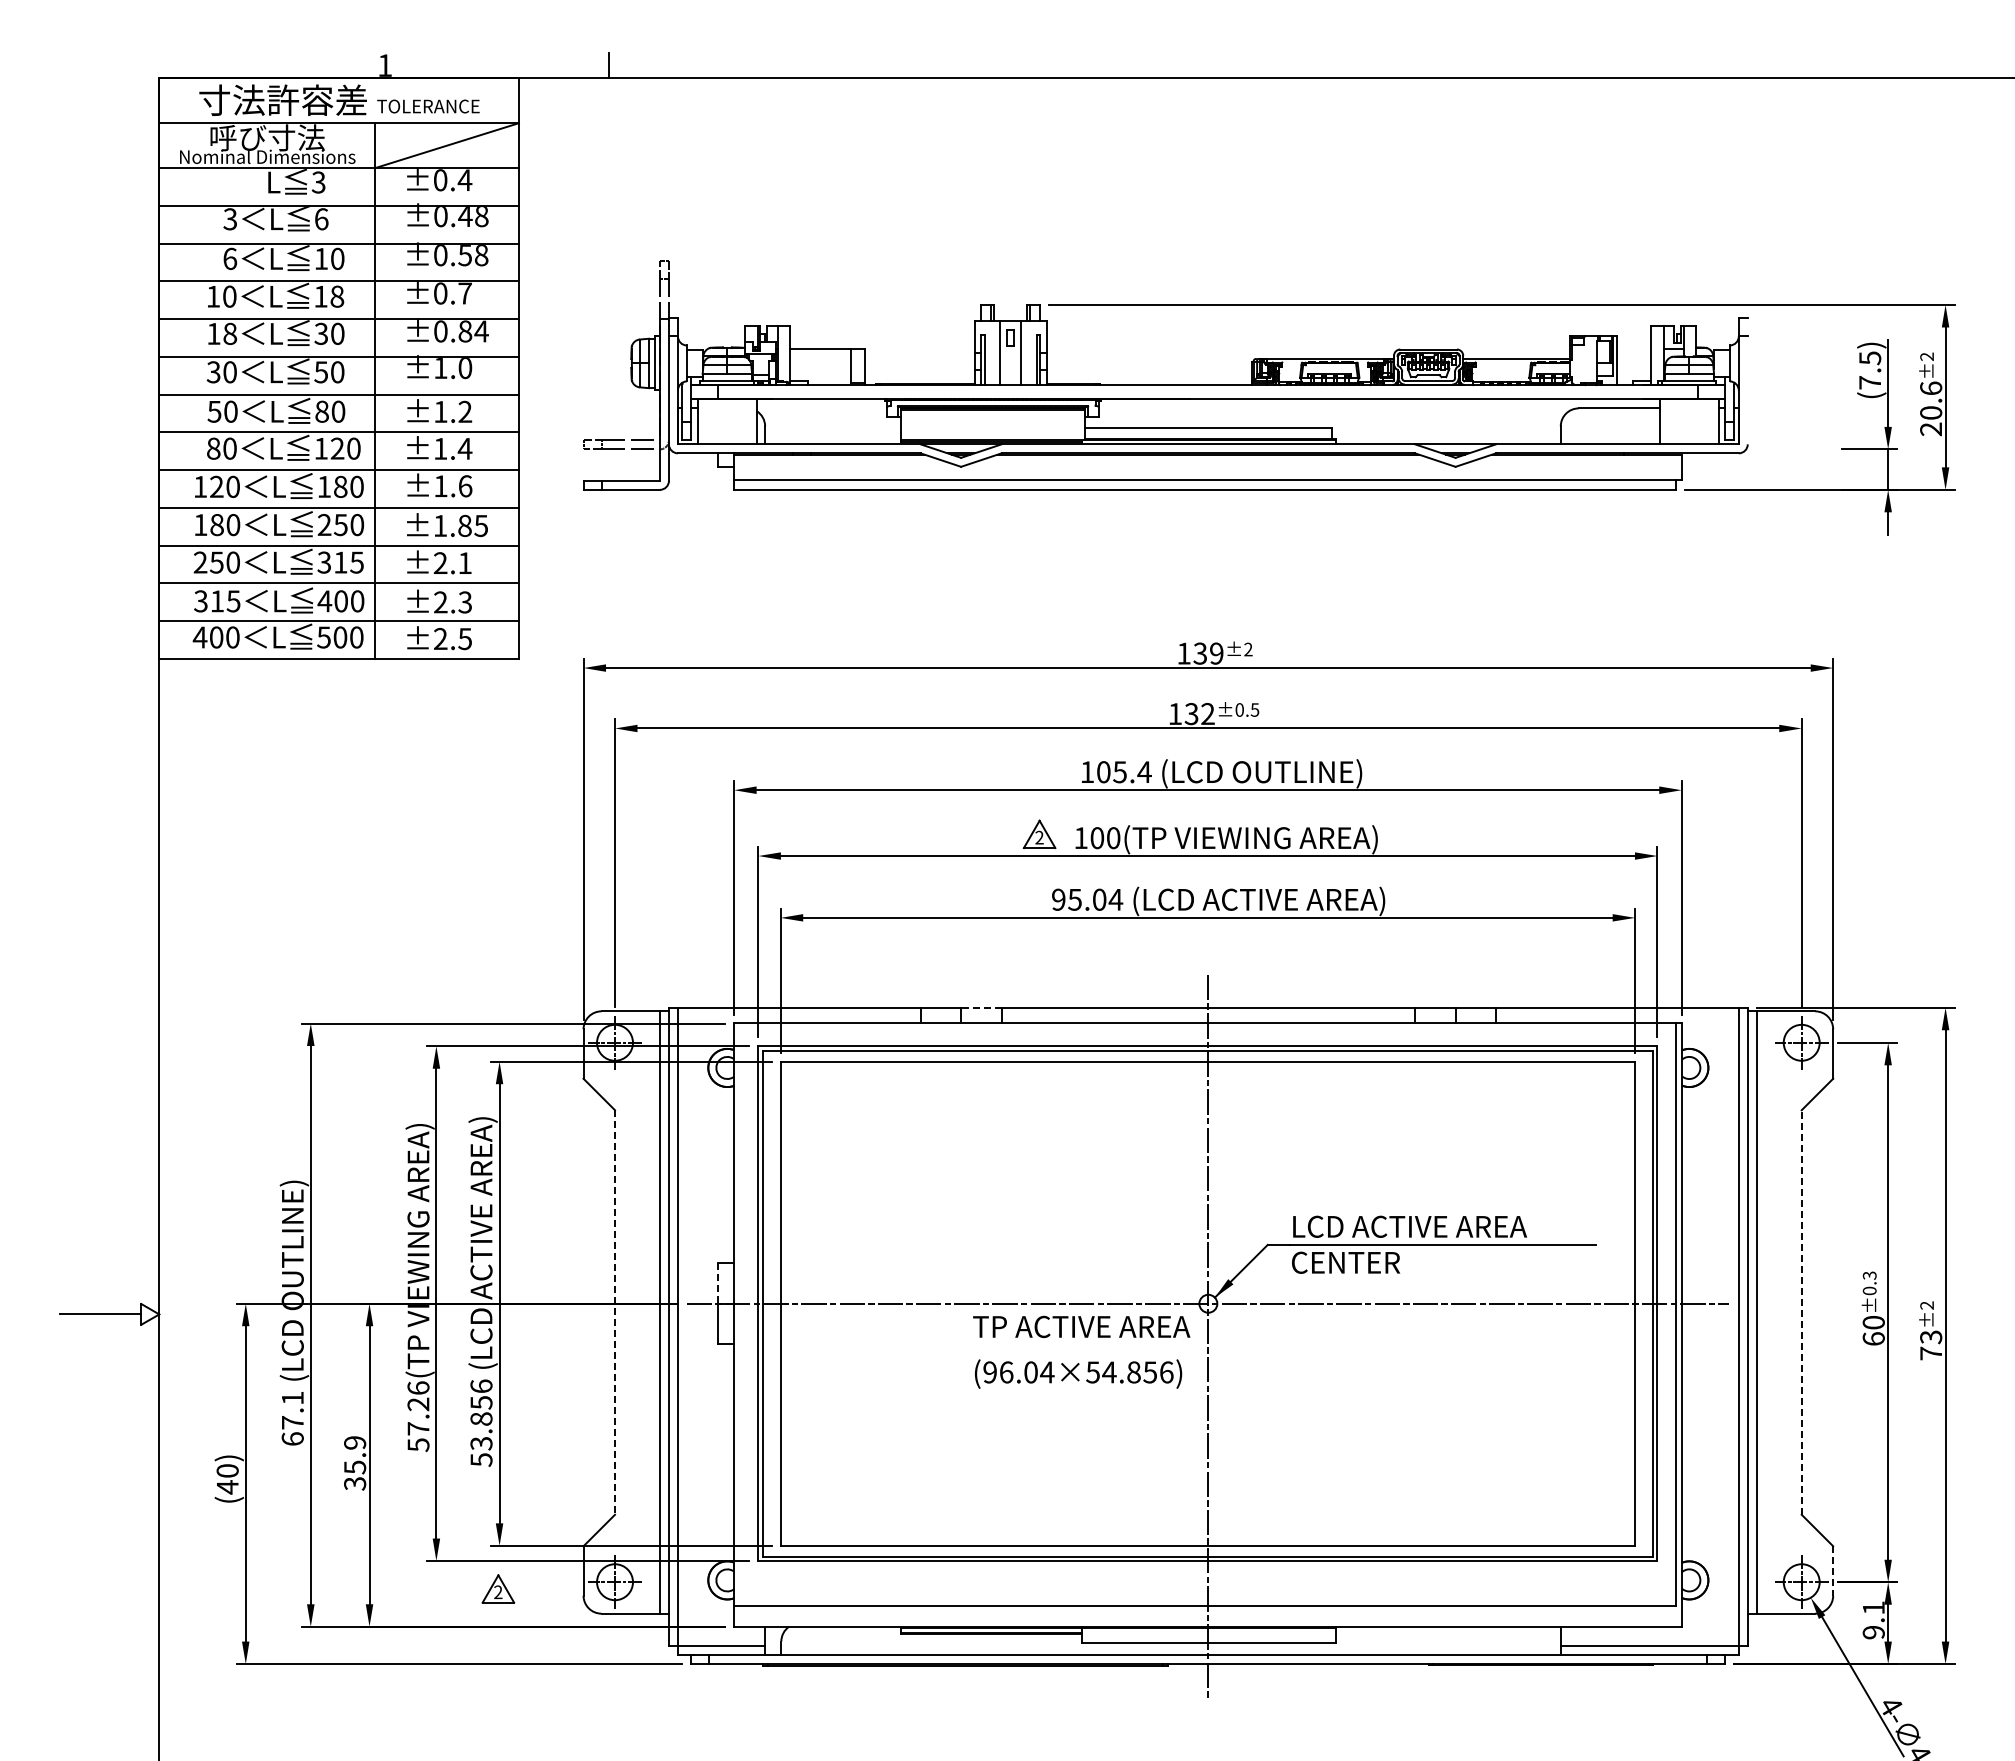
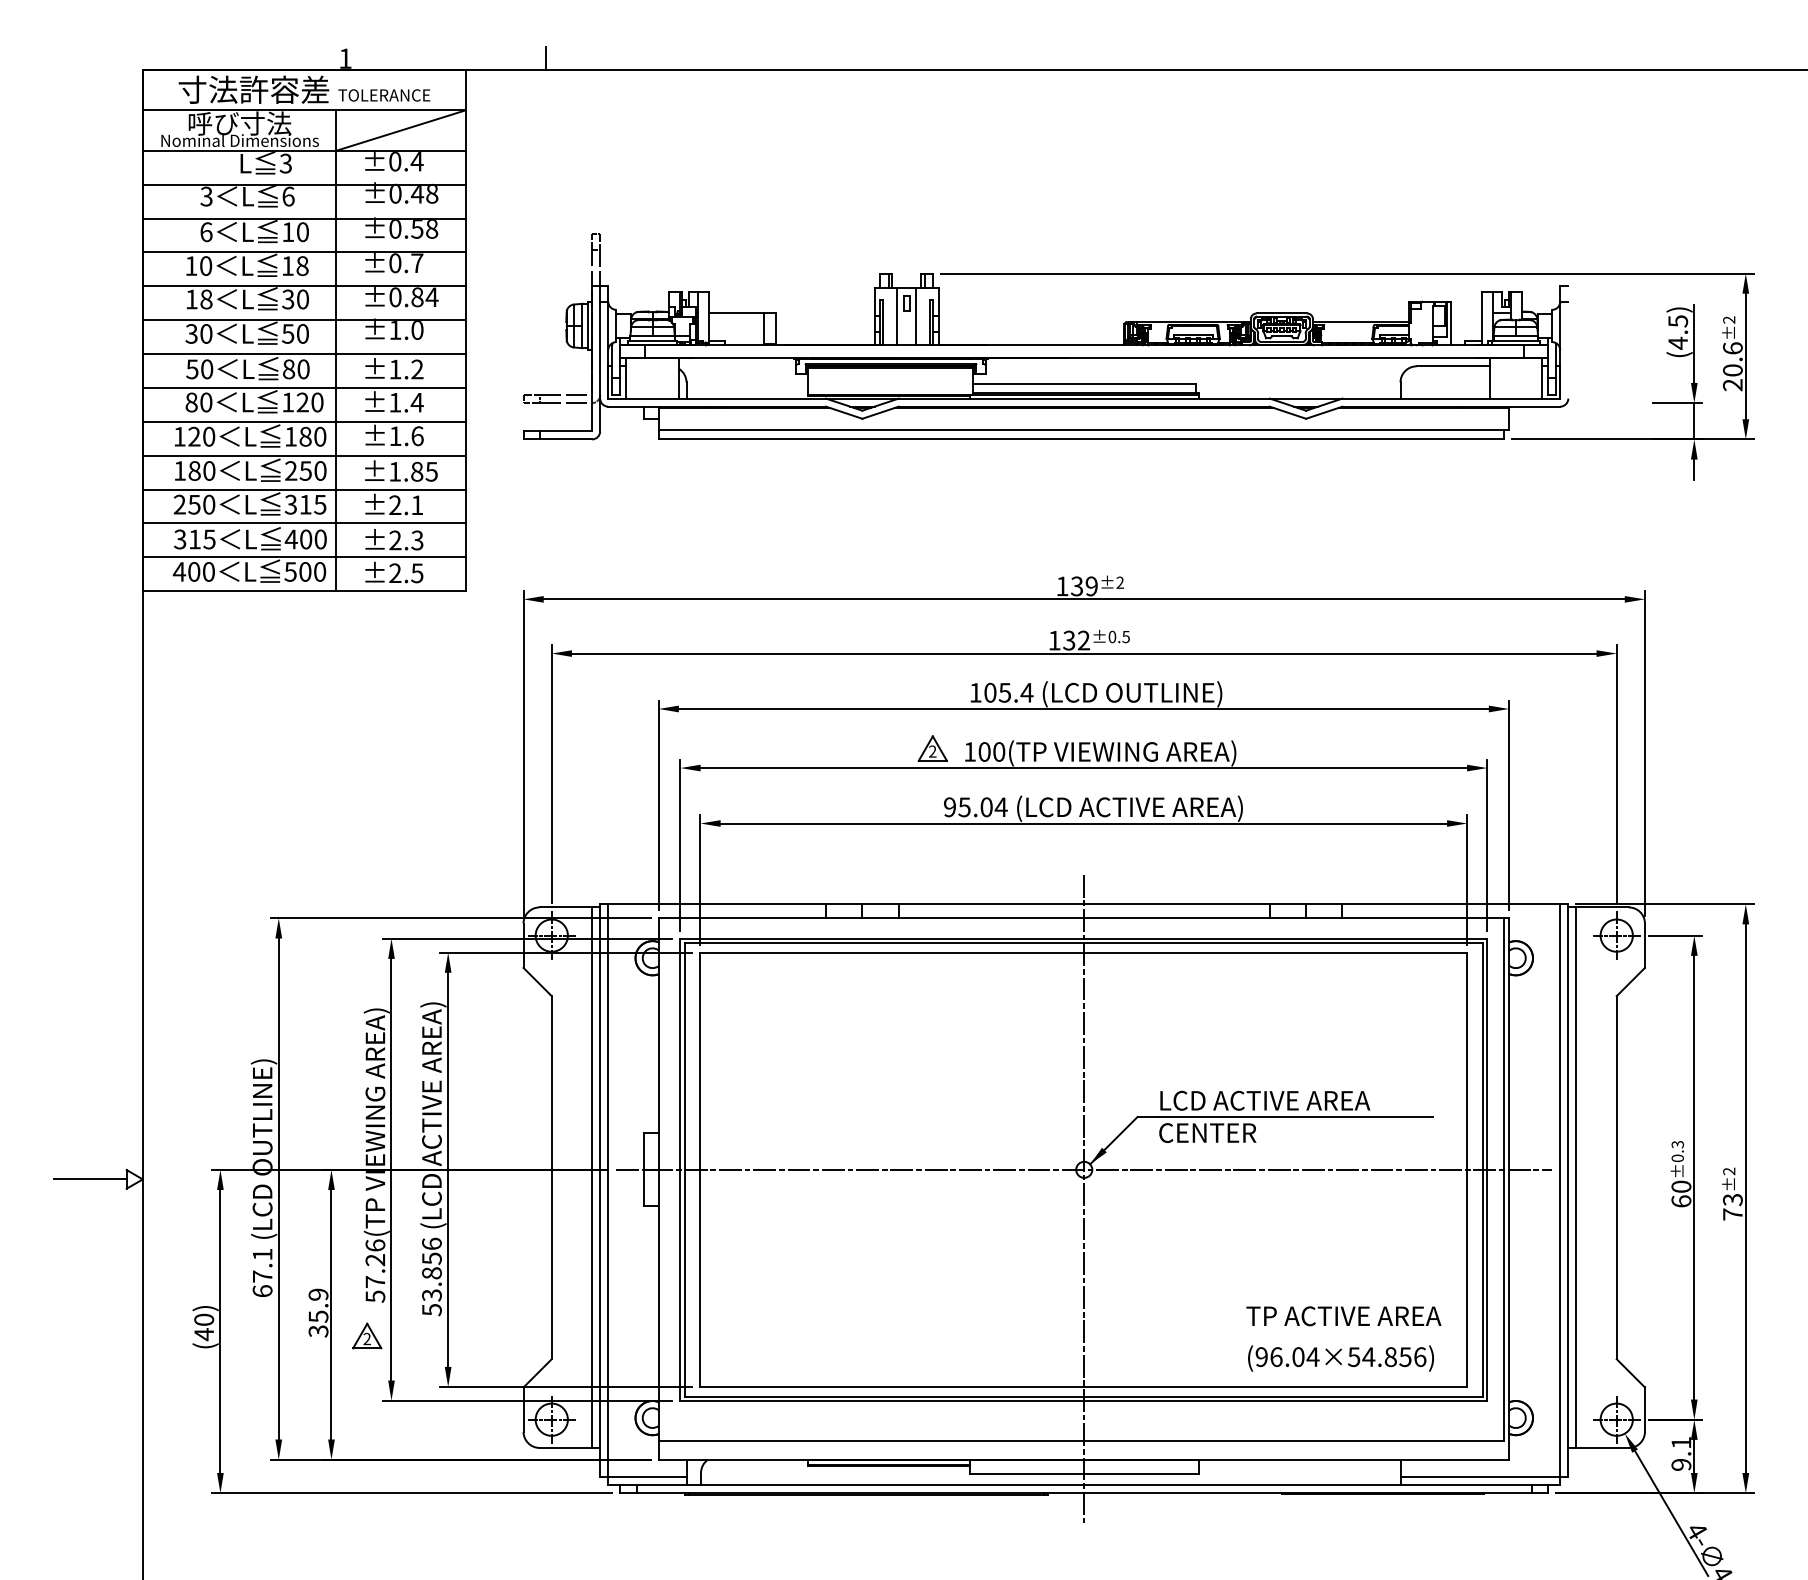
text: (1869, 382) -> (1677, 343), (7.5) -> (4.5)
line: (980, 1007) -> (879, 903), dashed -> solid
line: (717, 1283) -> (643, 1151), dashed -> solid
line: (1801, 1312) -> (1616, 1177), dashed -> solid
line: (615, 1313) -> (552, 1178), dashed -> solid
text: (1081, 1351) -> (1343, 1338), moved
line: (1833, 1570) -> (1645, 1409), dashed -> solid
part: (498, 1588) -> (367, 1335), moved

